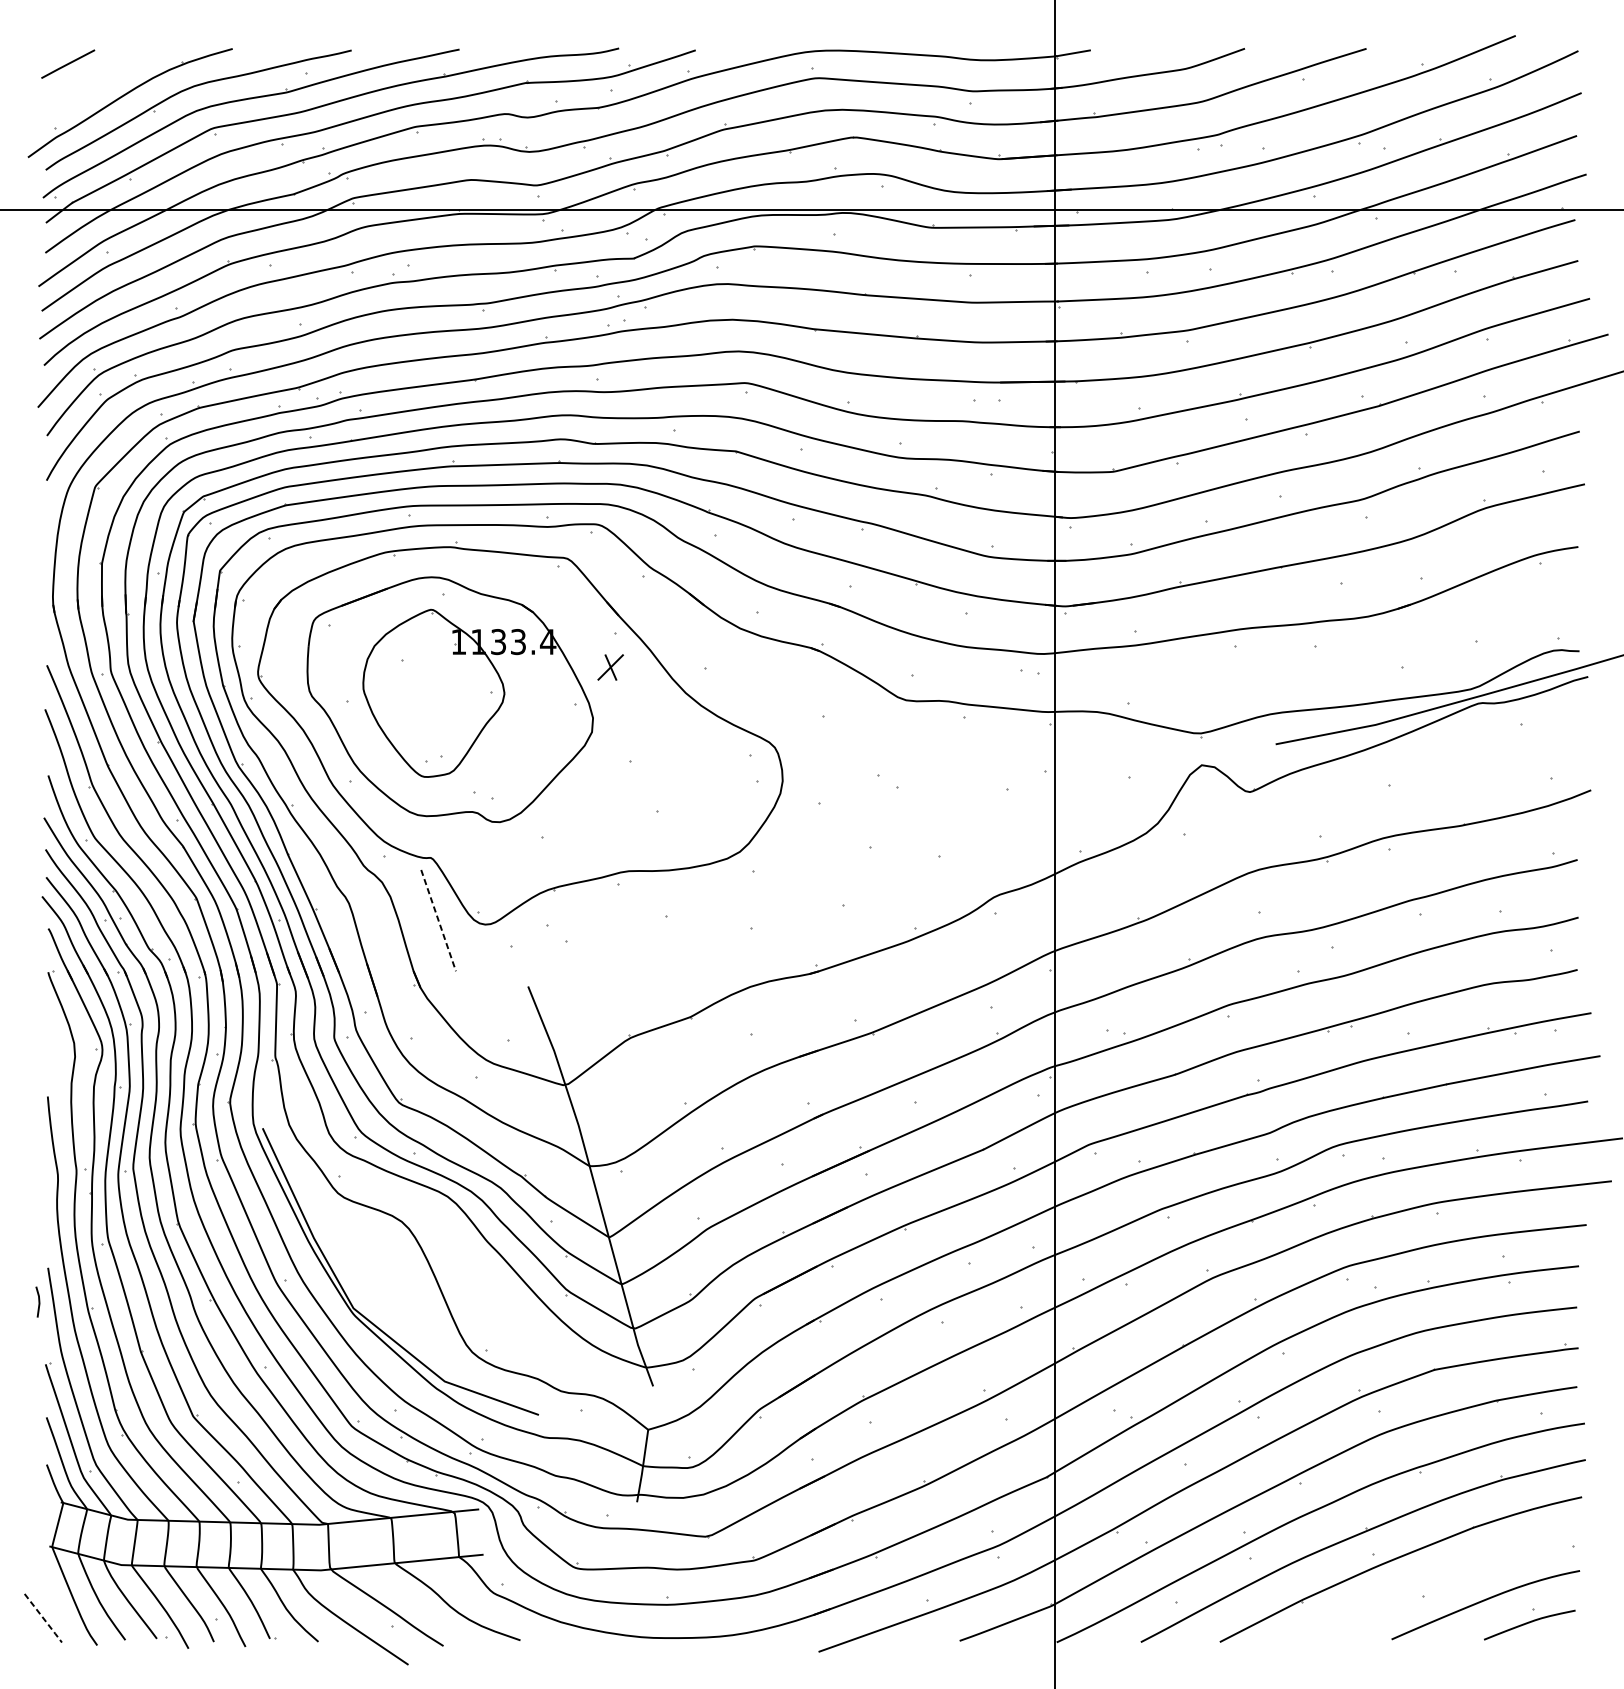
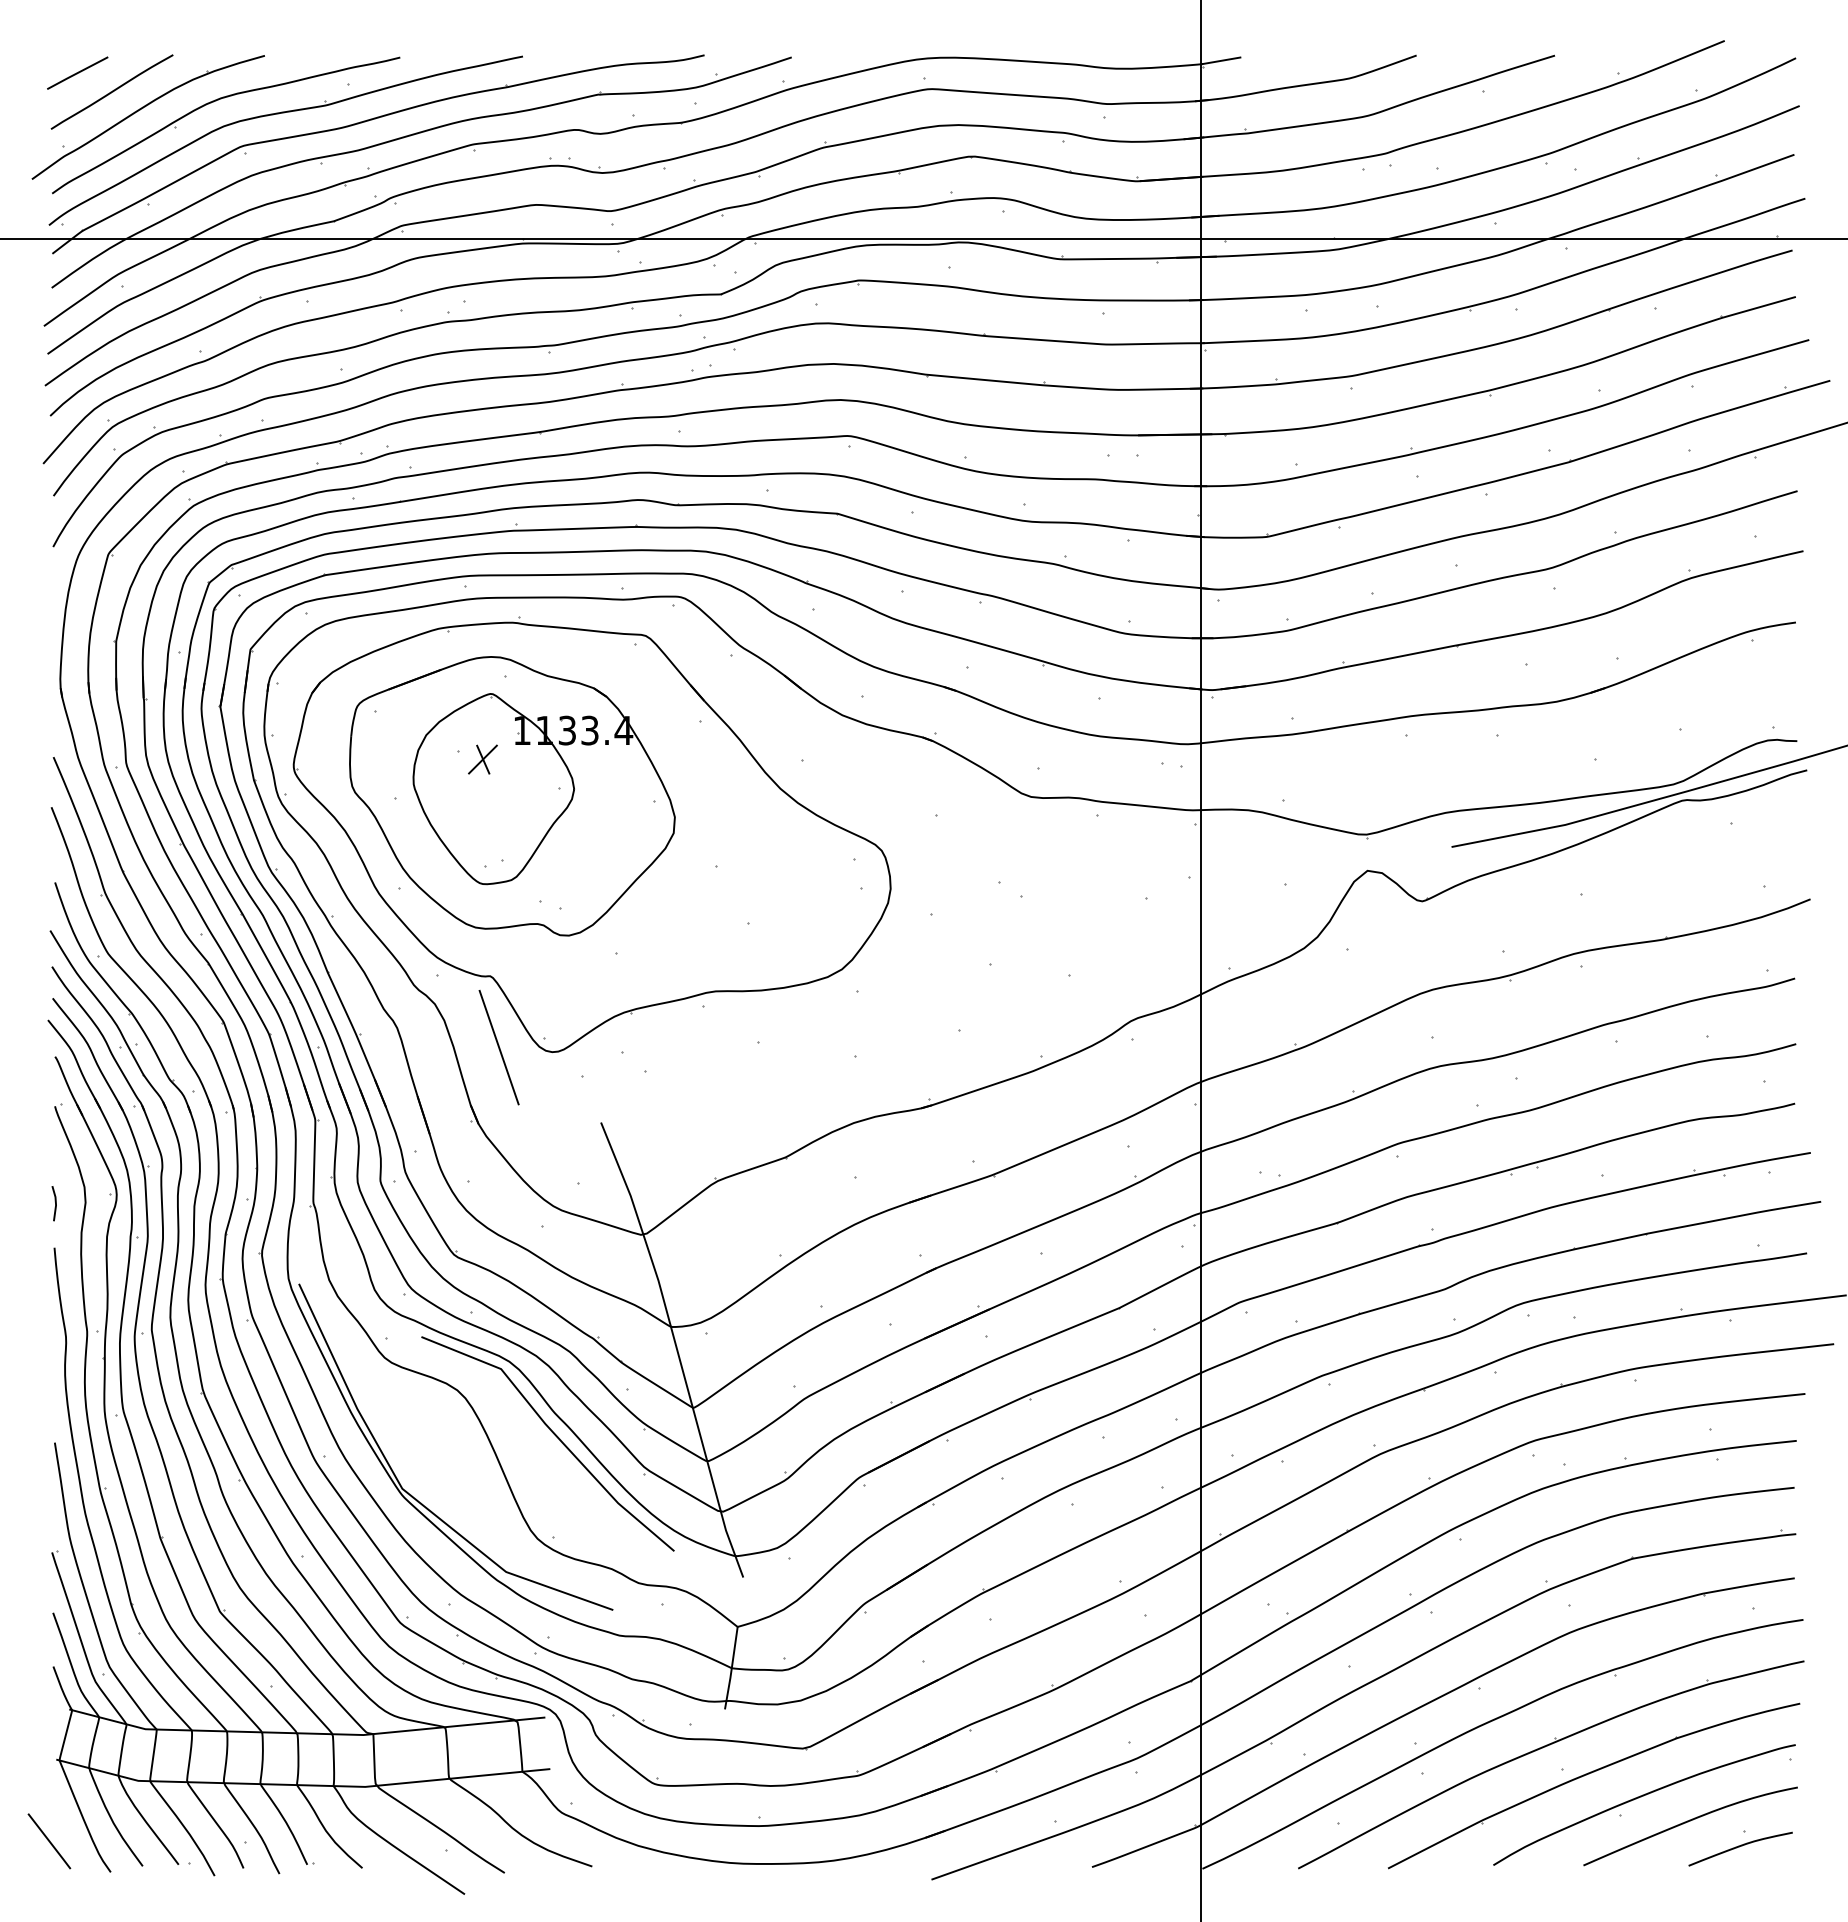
curve: (97, 80) -> (111, 91), added
part: (610, 667) -> (482, 759), moved
line: (438, 920) -> (499, 1047), dashed -> solid
line: (487, 1261) -> (554, 1435), added
line: (39, 1301) -> (55, 1203), moved
curve: (1442, 1579) -> (1641, 1797), added
line: (43, 1618) -> (49, 1841), dashed -> solid

